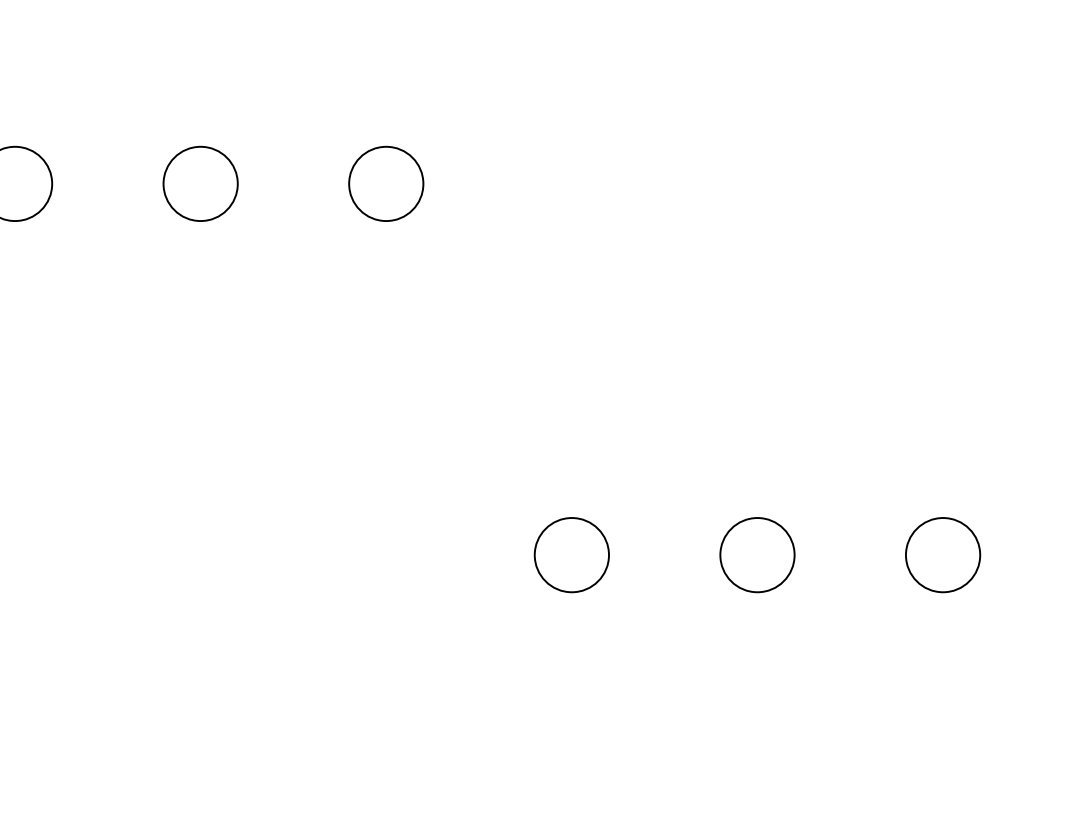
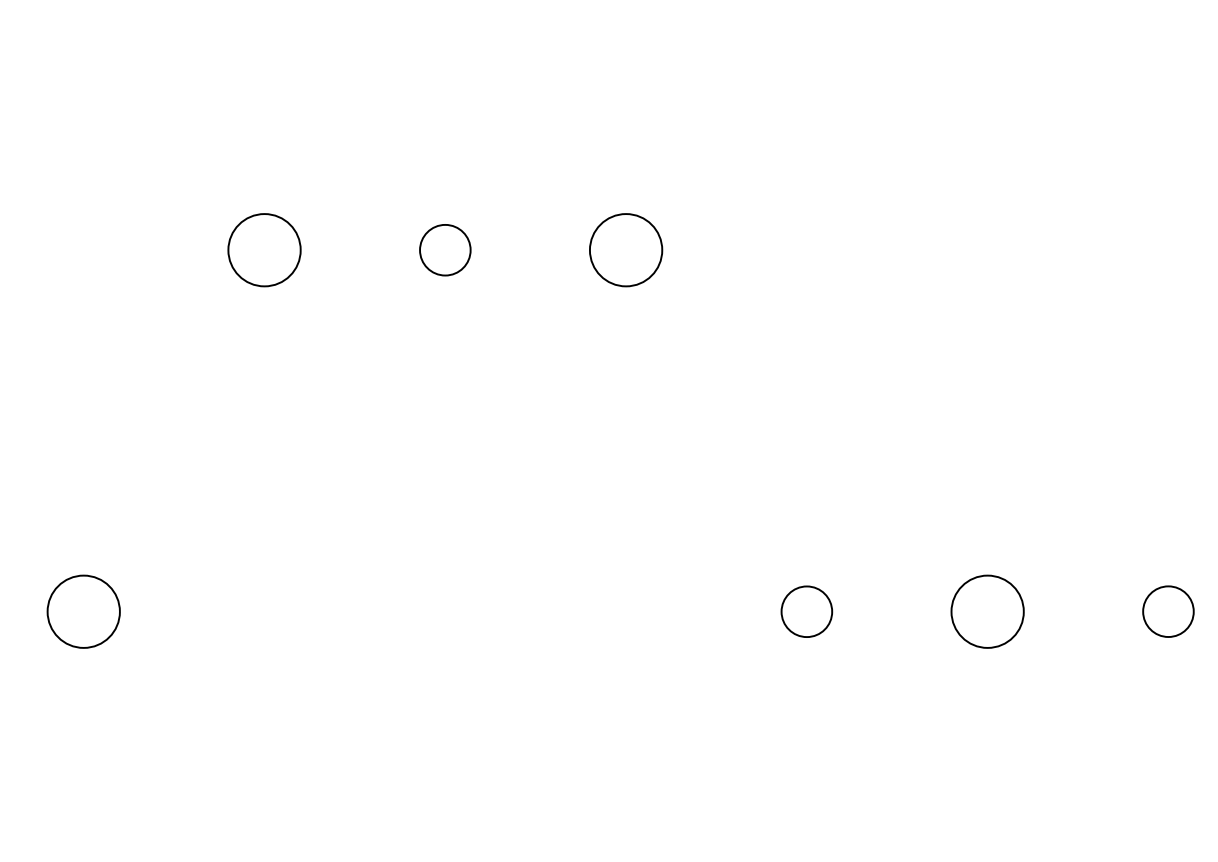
circle: (200, 184) -> (445, 250), size x0.7
circle: (571, 554) -> (806, 611), size x0.7
circle: (943, 554) -> (1168, 611), size x0.7

